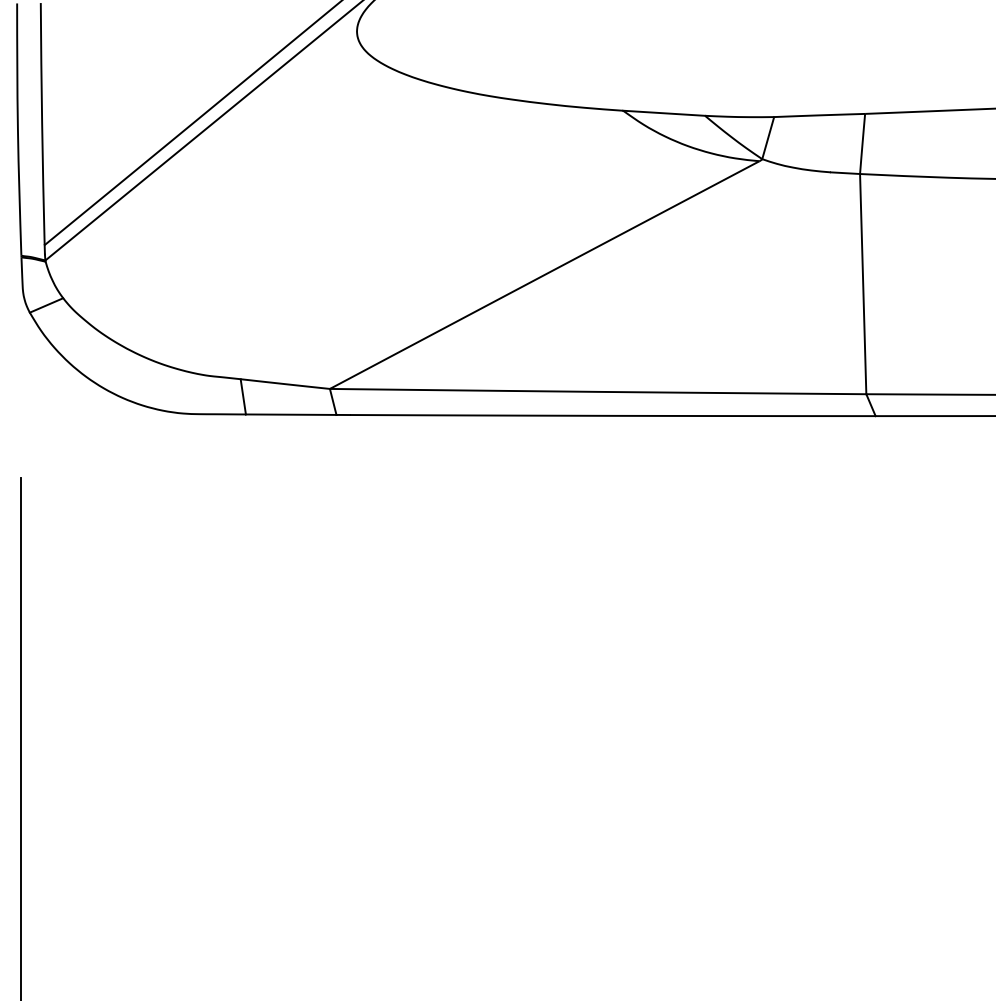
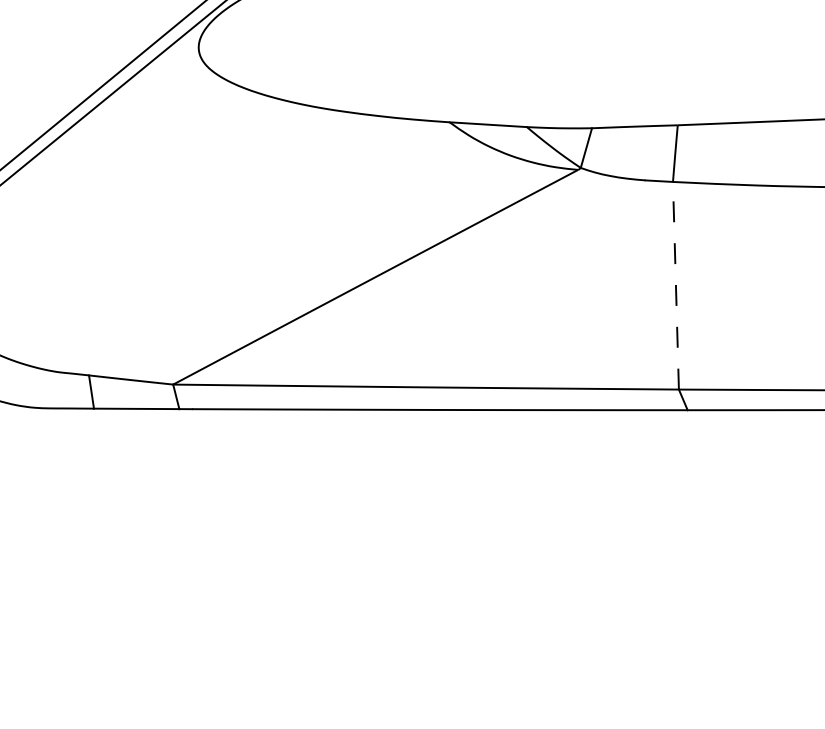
line: (863, 283) -> (676, 285), solid -> dashed

